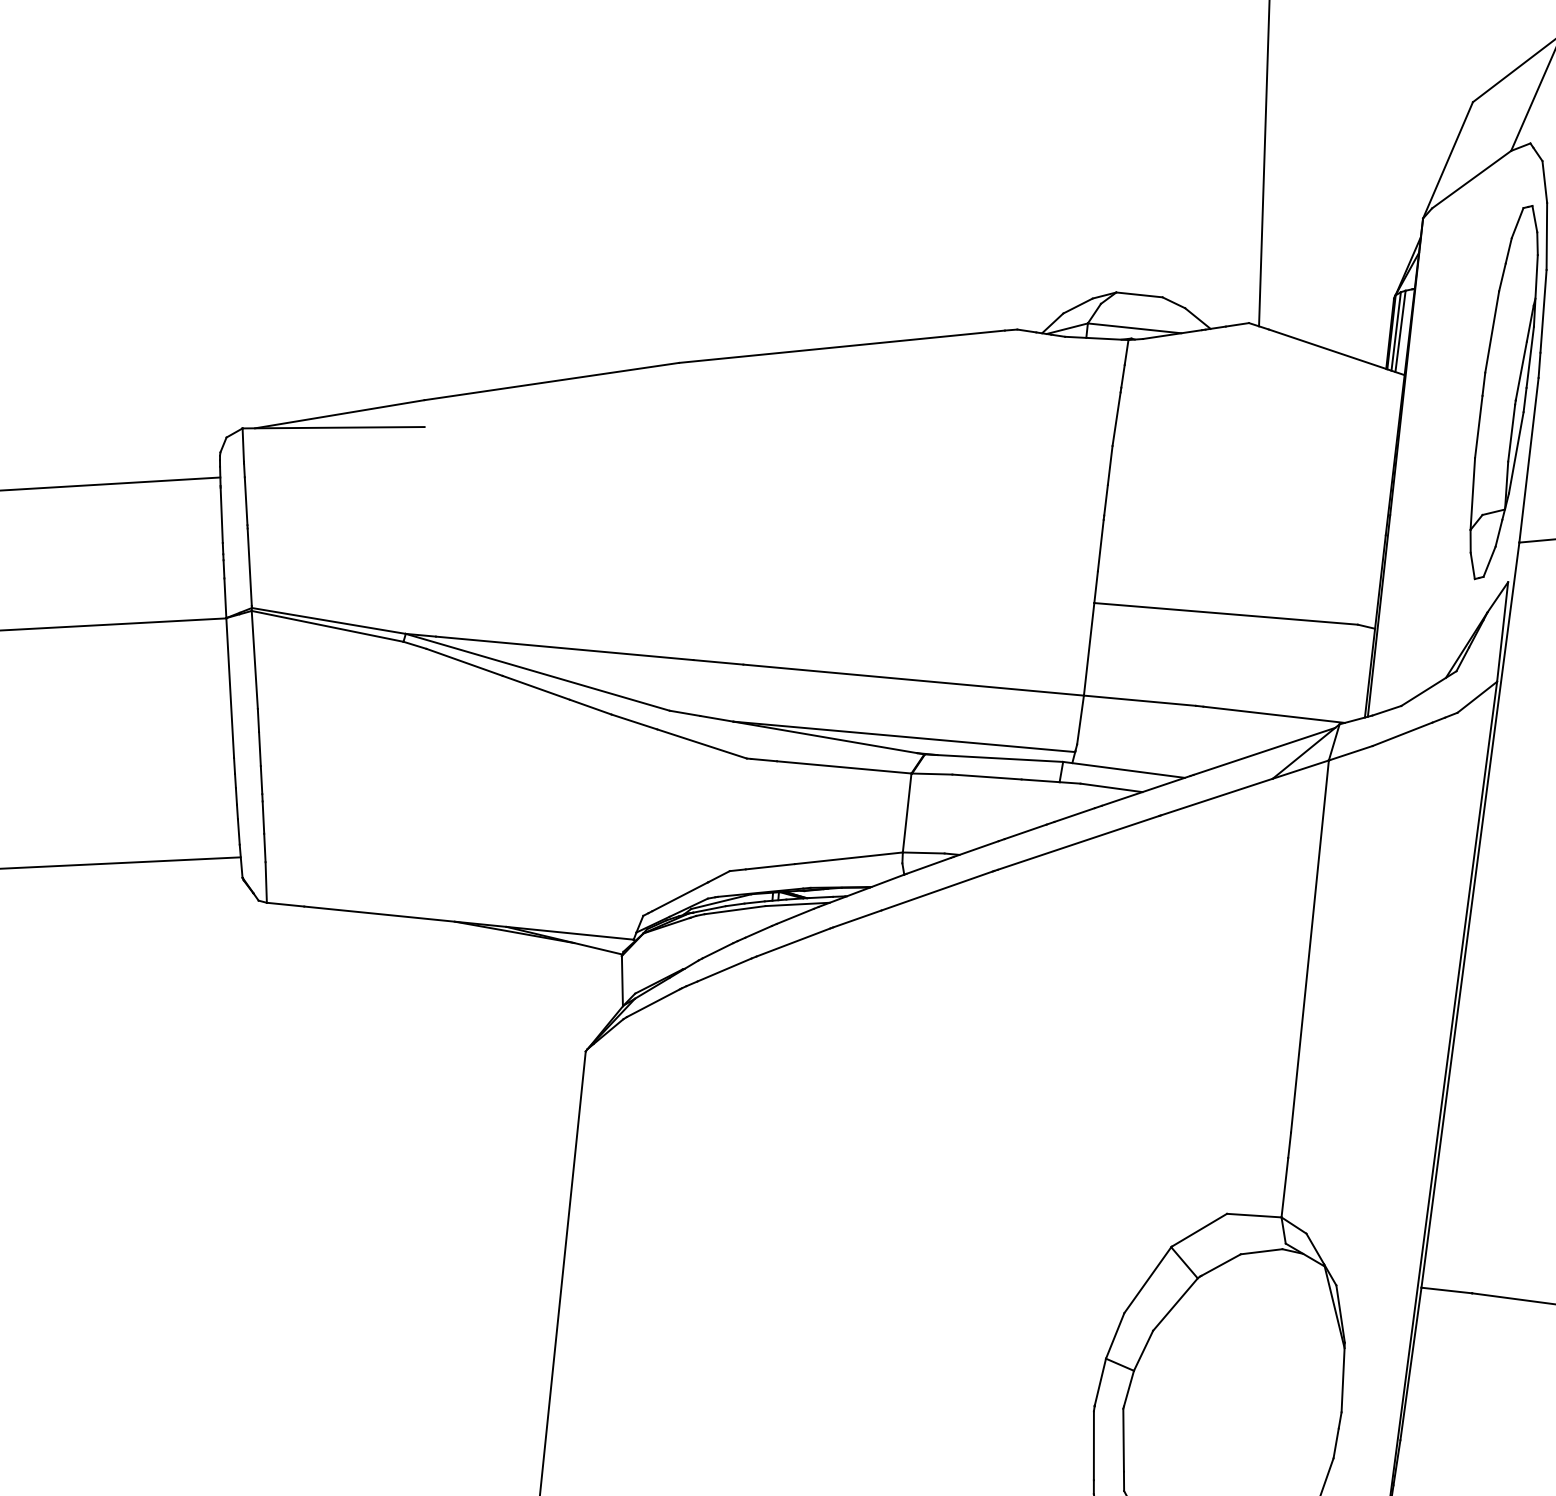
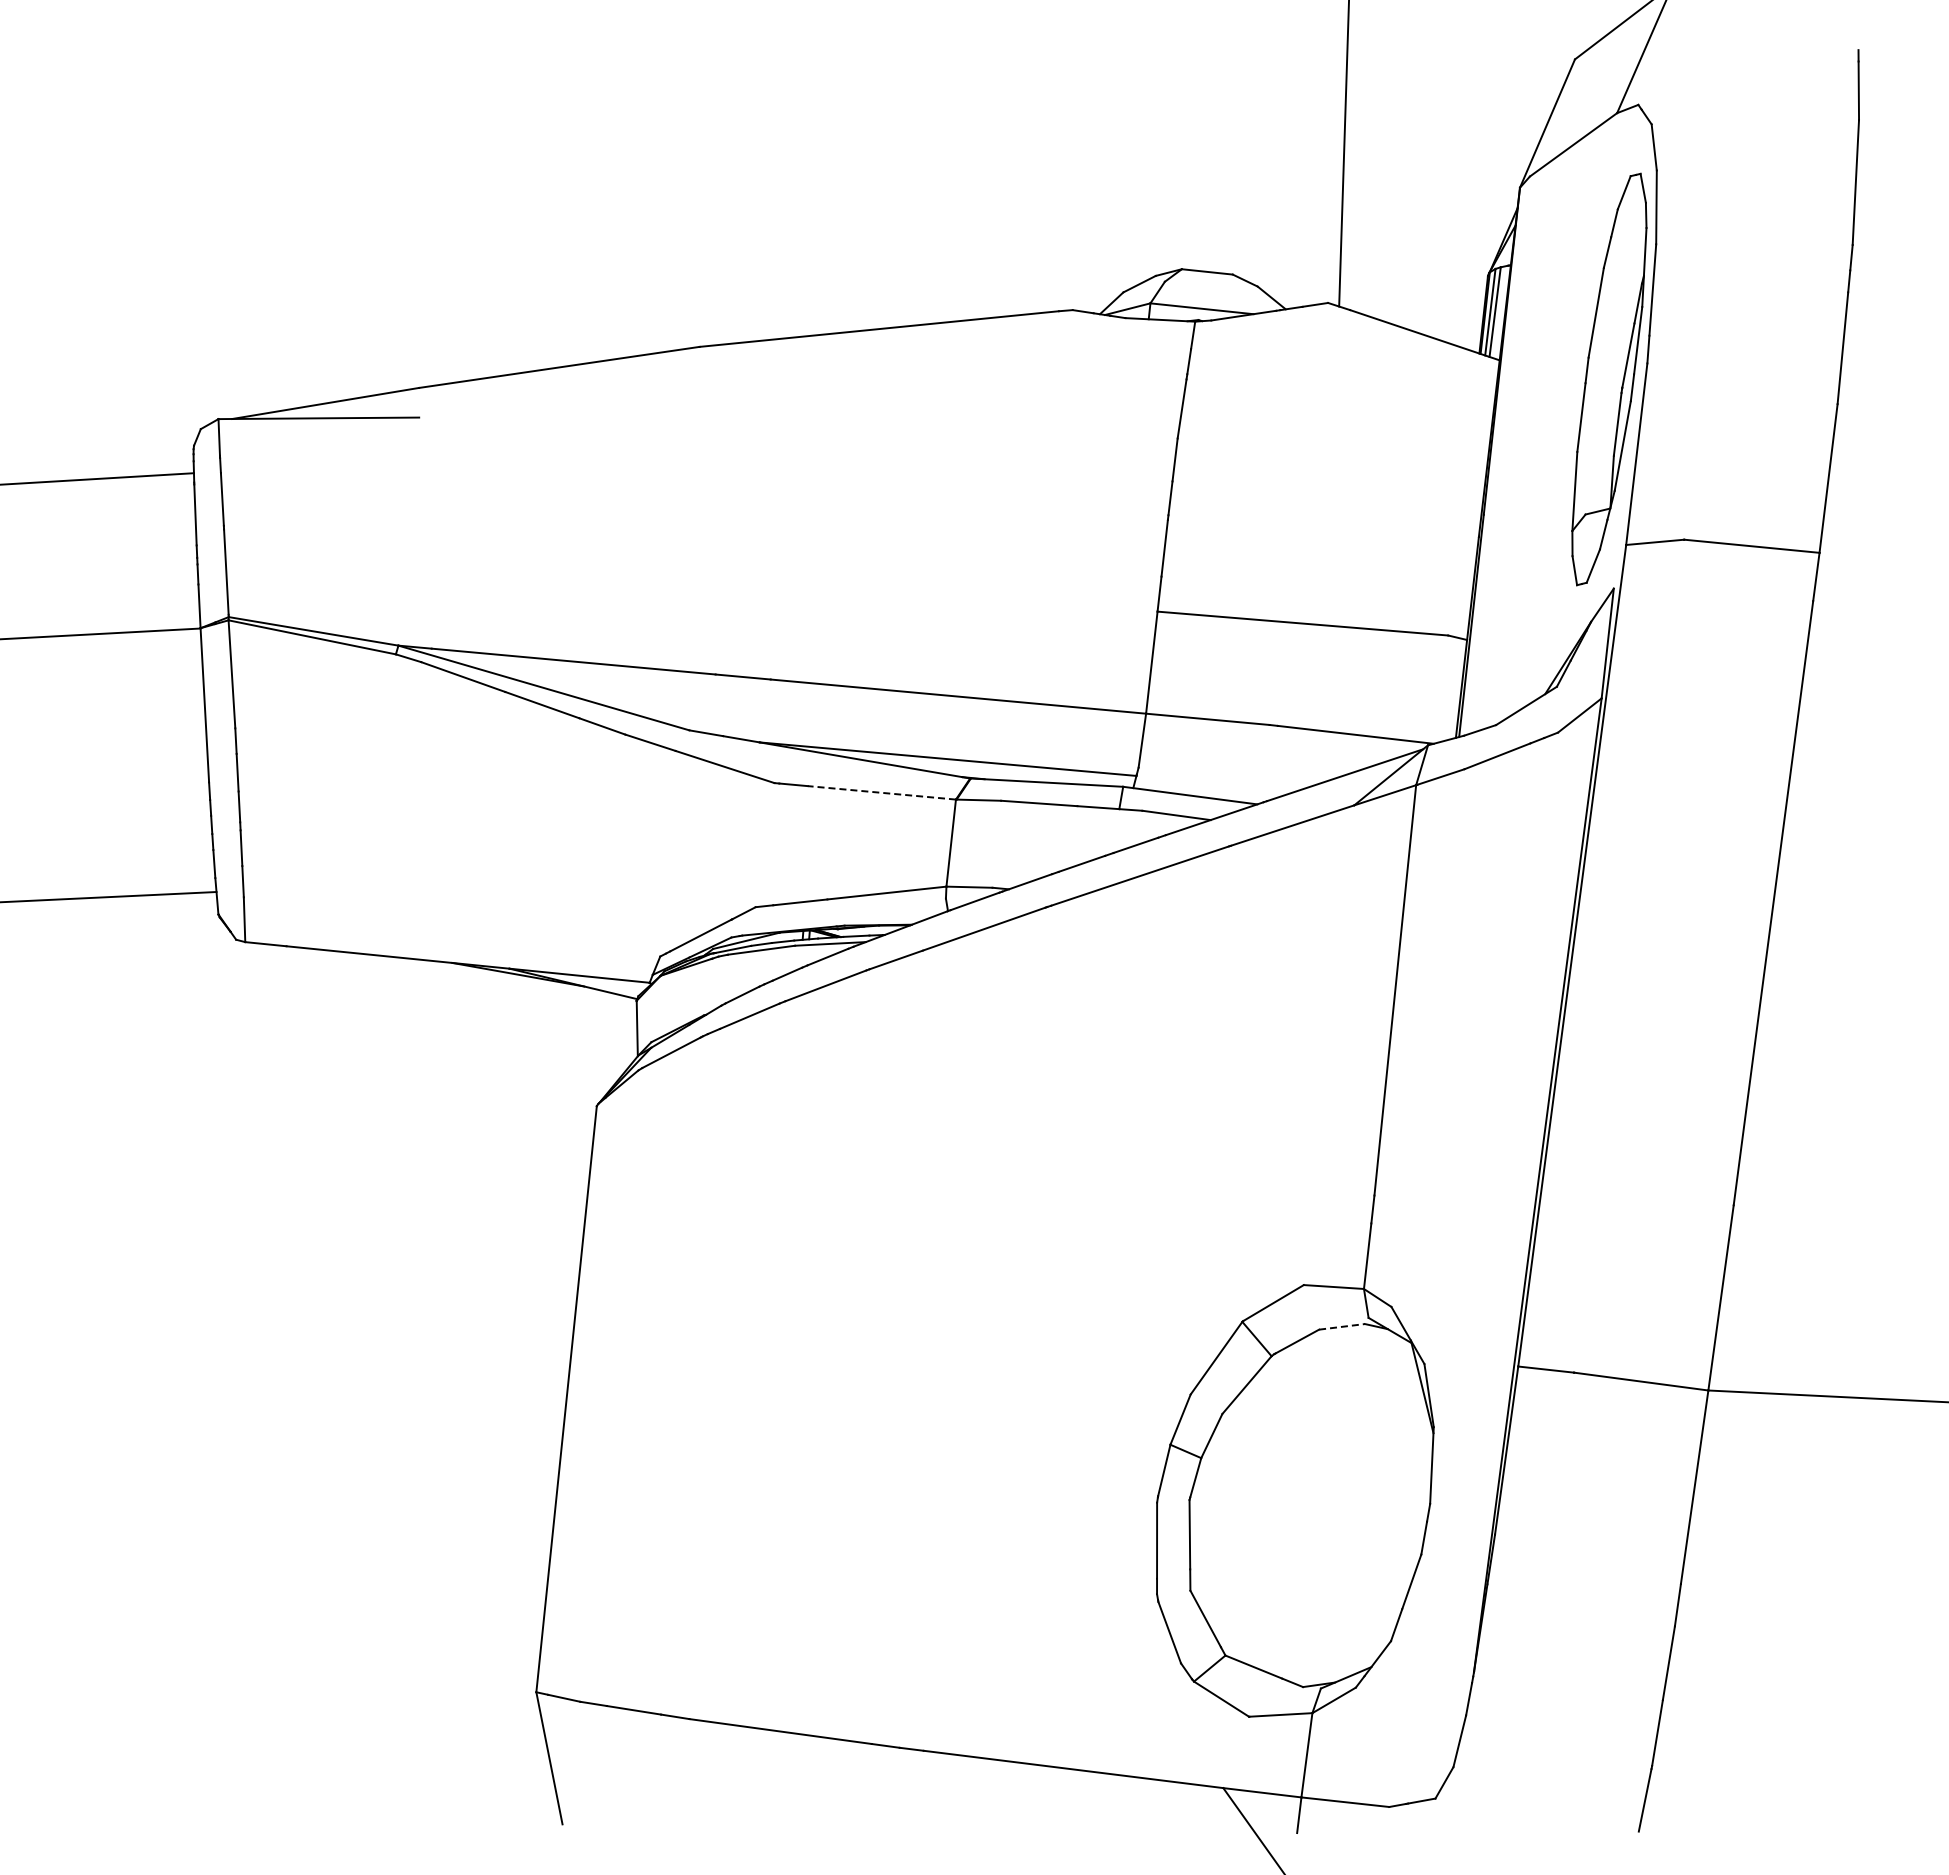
line: (843, 767) -> (881, 792), solid -> dashed
line: (1262, 1251) -> (1342, 1326), solid -> dashed

